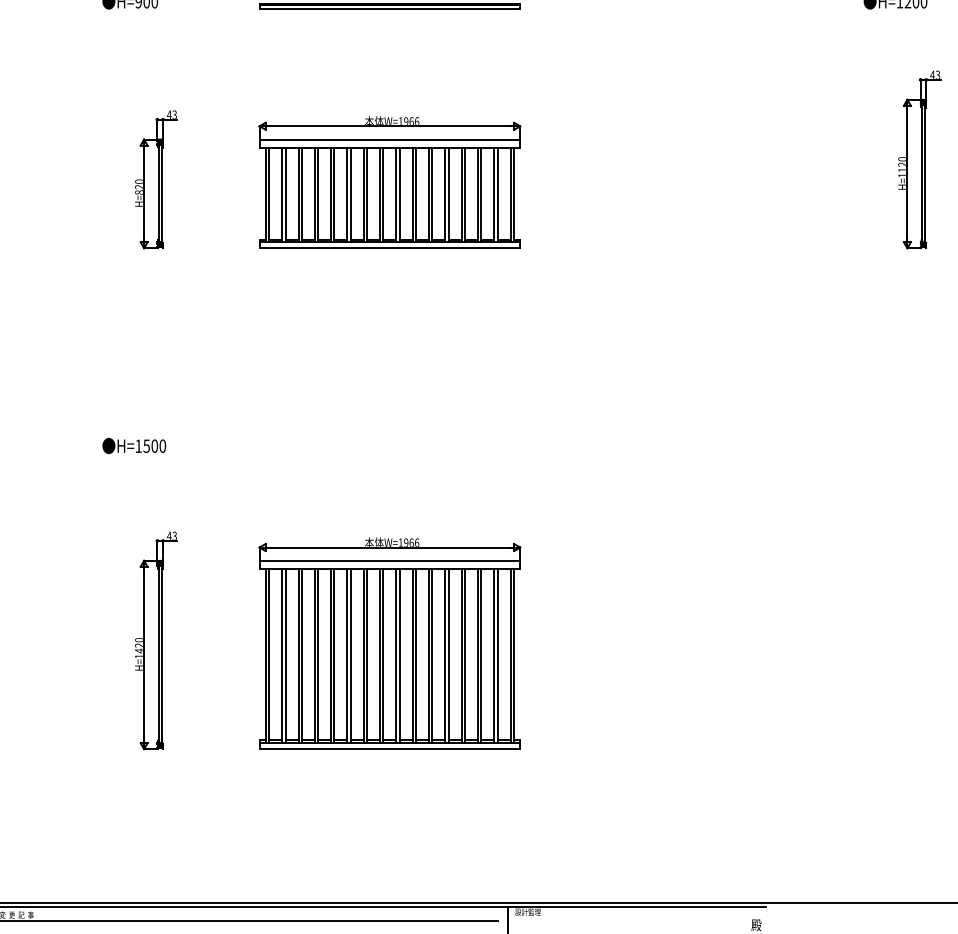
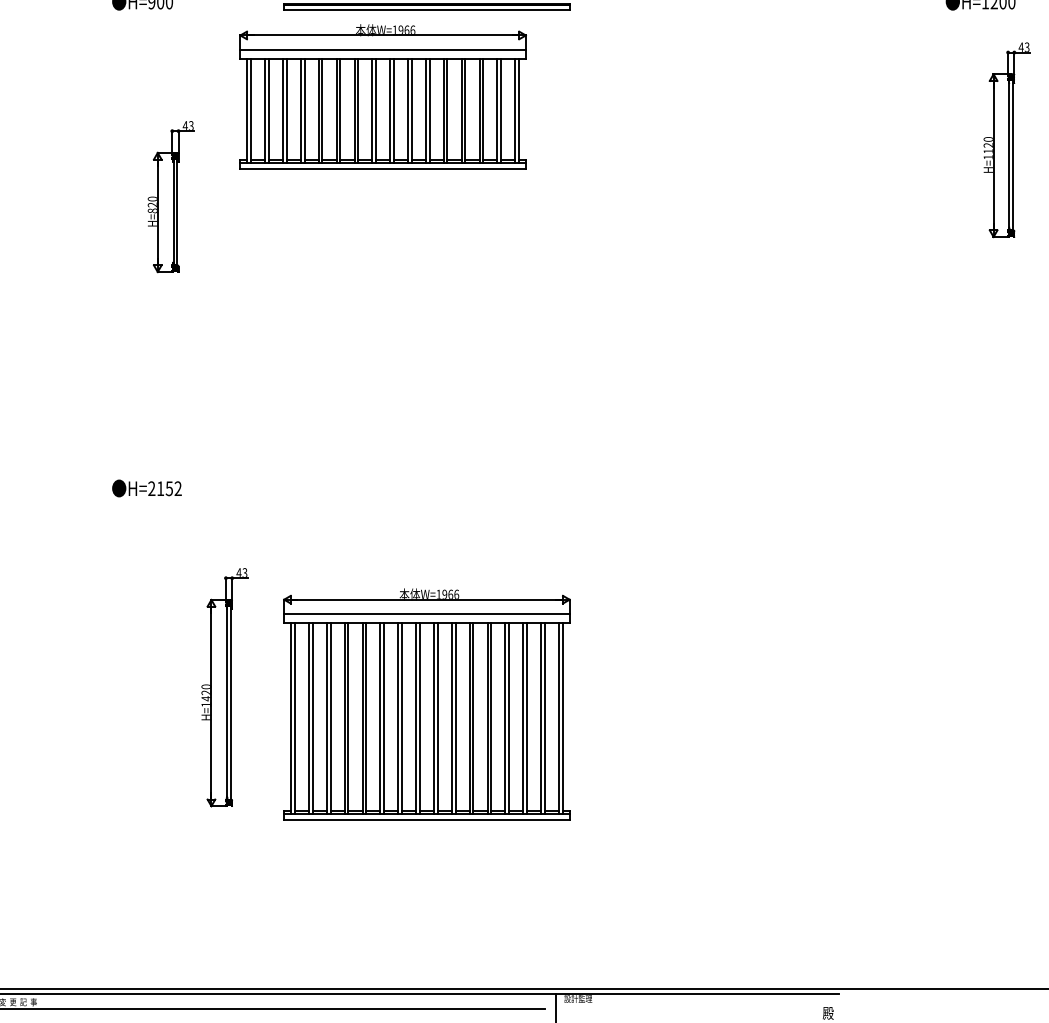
part: (919, 159) -> (1006, 139), moved
part: (389, 182) -> (382, 97), moved
text: (150, 445) -> (164, 487), H=1500 -> H=2152
part: (156, 640) -> (224, 687), moved

